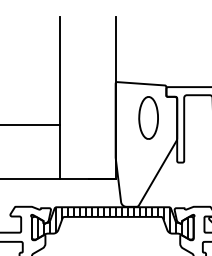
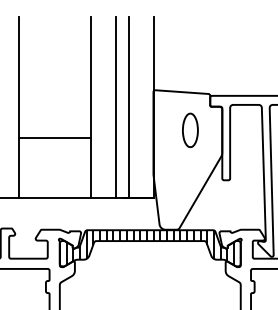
line: (81, 97) -> (115, 107), added
line: (94, 97) -> (129, 107), added
part: (148, 118) -> (190, 130), size x0.71

